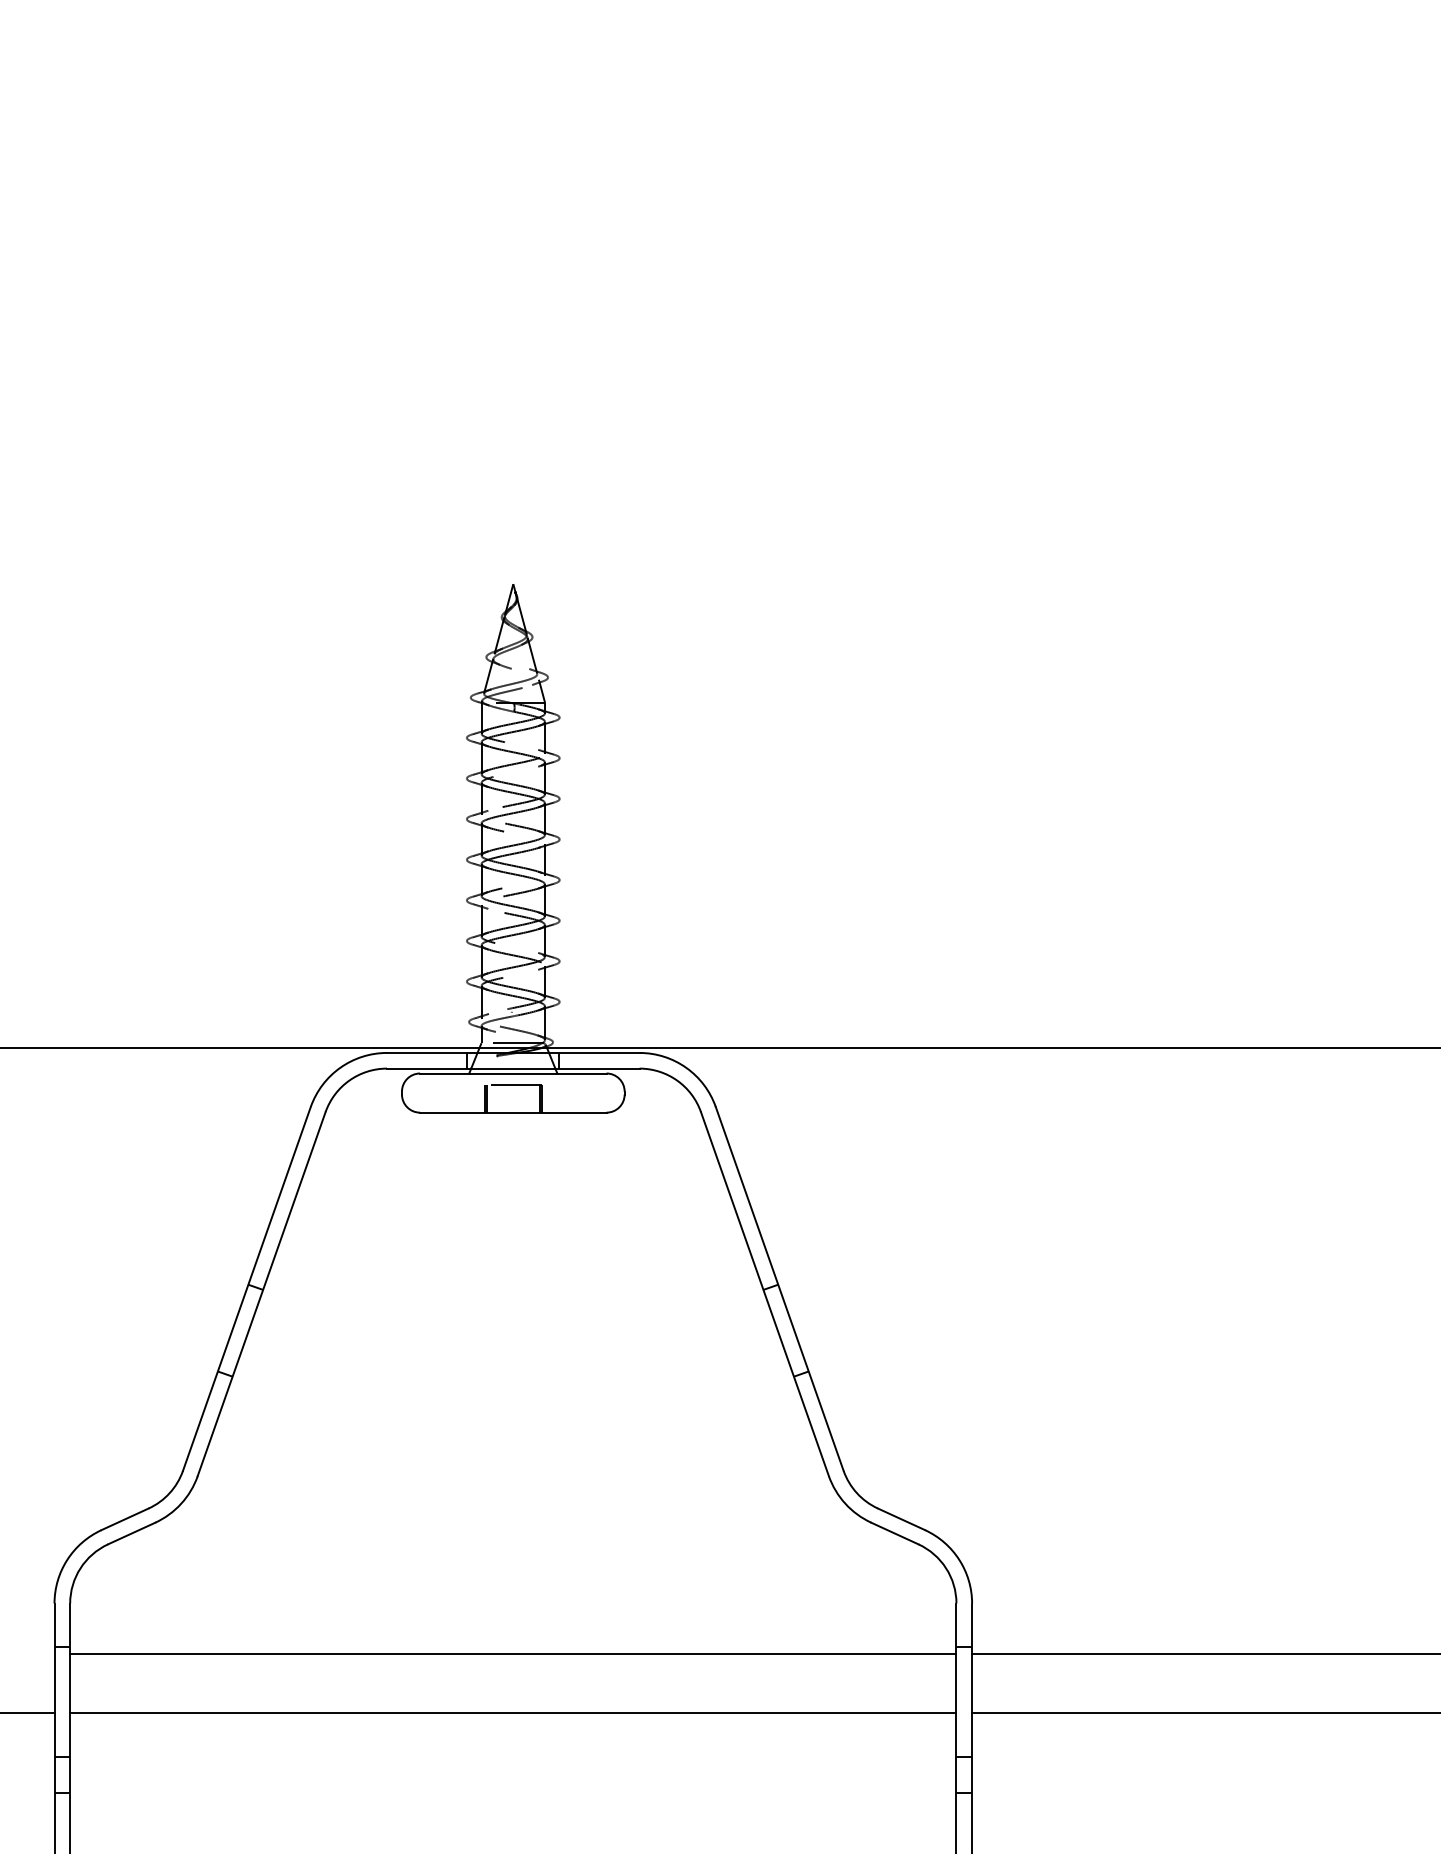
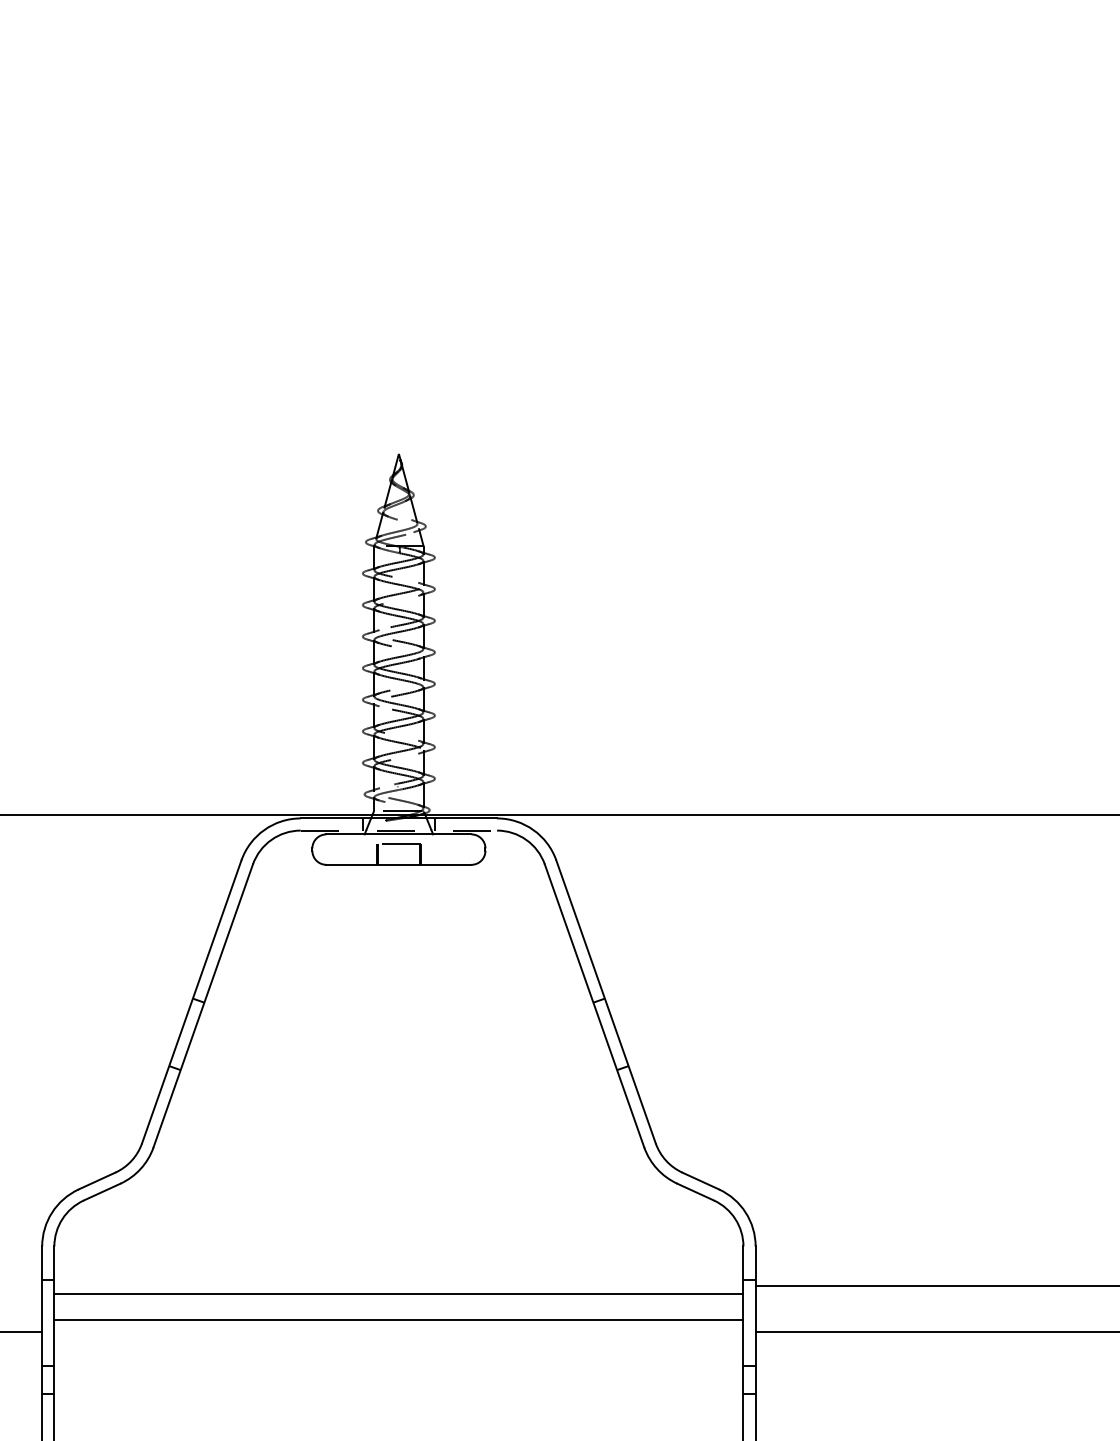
line: (513, 1068) -> (399, 830), solid -> dashed
line: (513, 1653) -> (399, 1319), moved
line: (513, 1713) -> (399, 1293), moved

